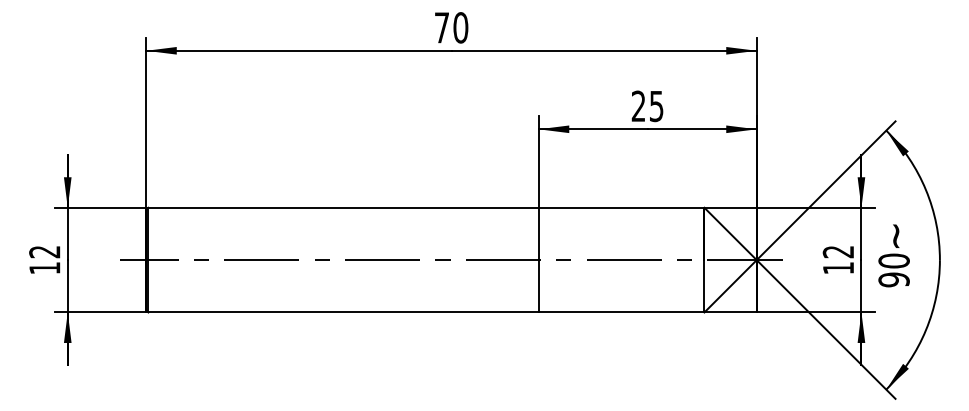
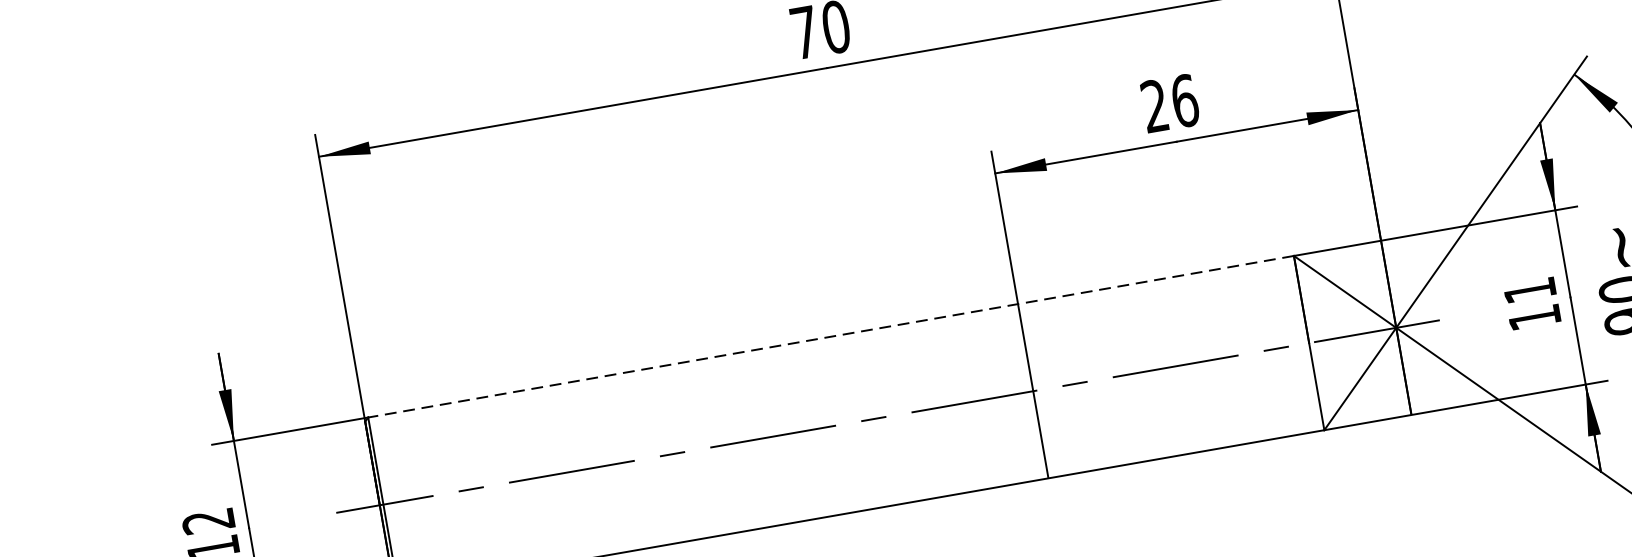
text: (656, 106) -> (1184, 101), 25 -> 26
line: (425, 207) -> (829, 336), solid -> dashed
text: (837, 252) -> (1528, 291), 12 -> 11

